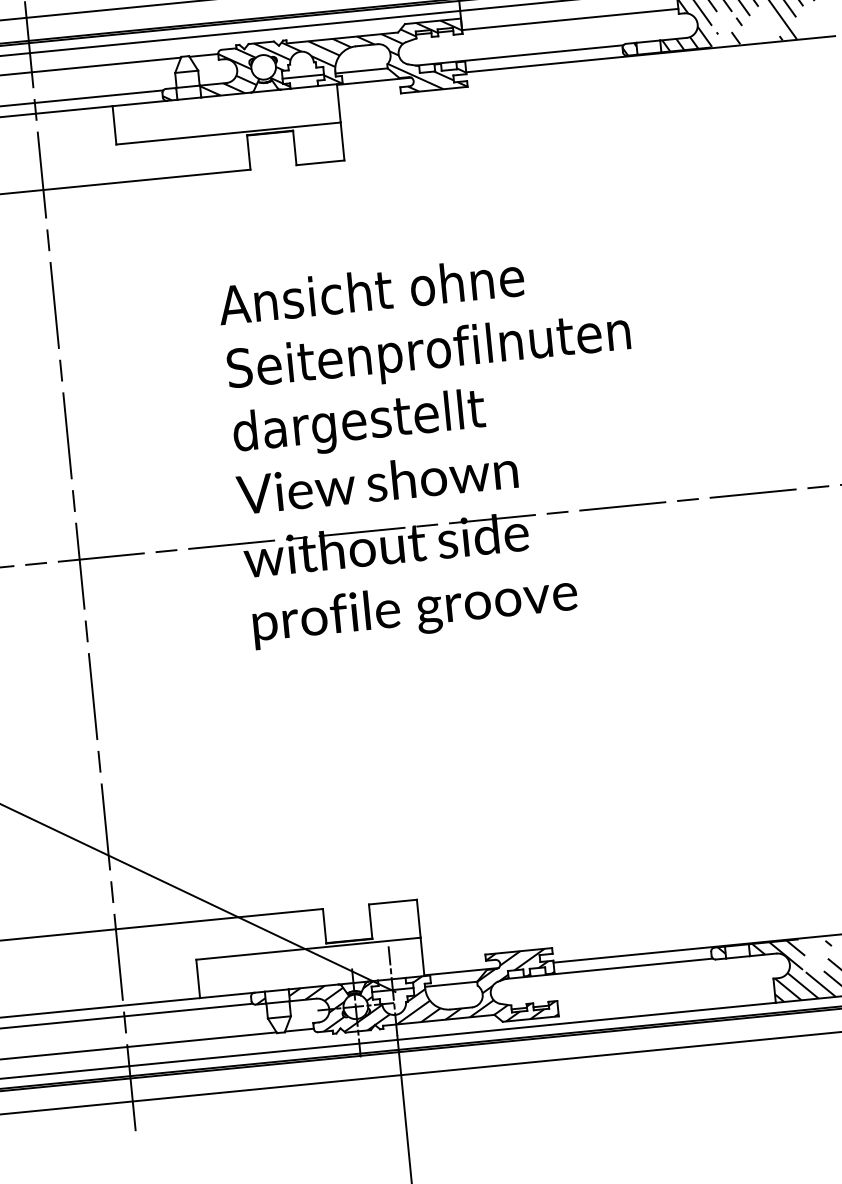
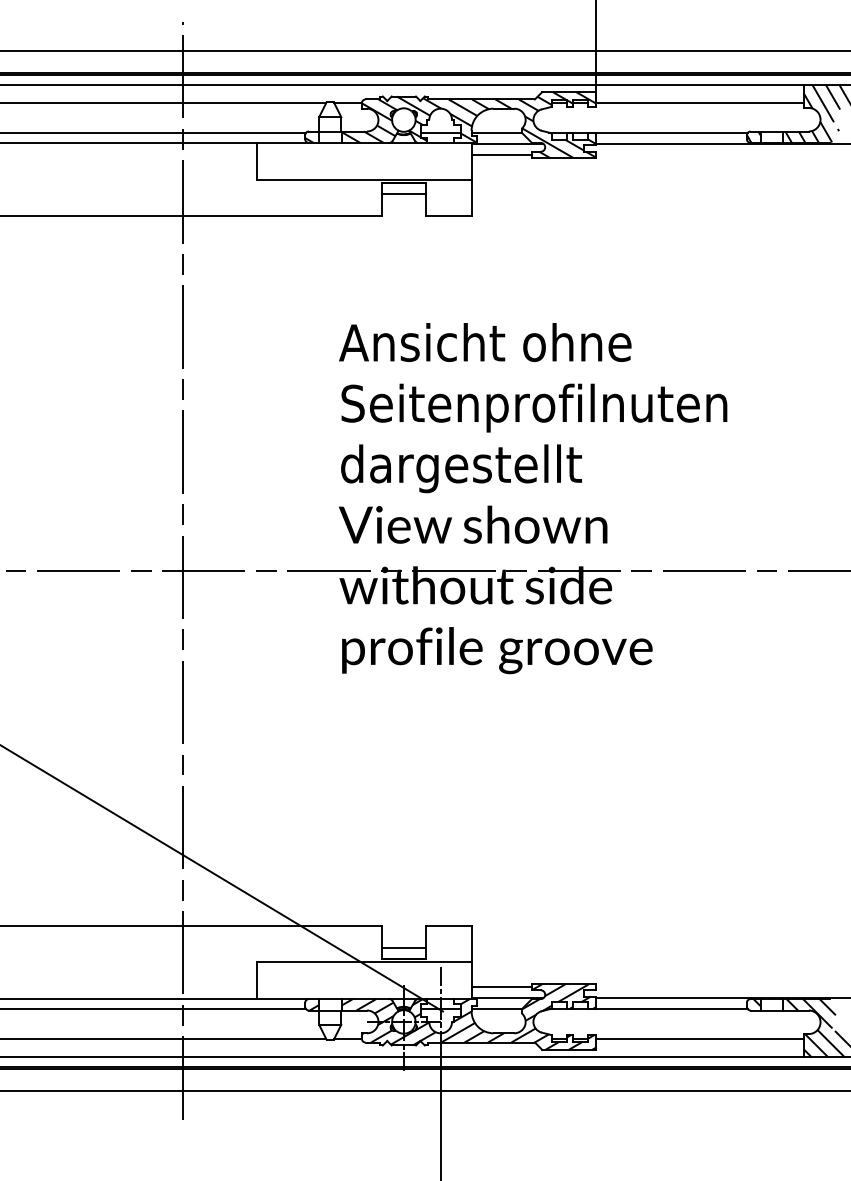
line: (368, 93) -> (501, 154), added
line: (270, 143) -> (403, 193), added
line: (347, 930) -> (403, 948), added
line: (453, 960) -> (501, 987), added
line: (665, 993) -> (699, 1038), added

